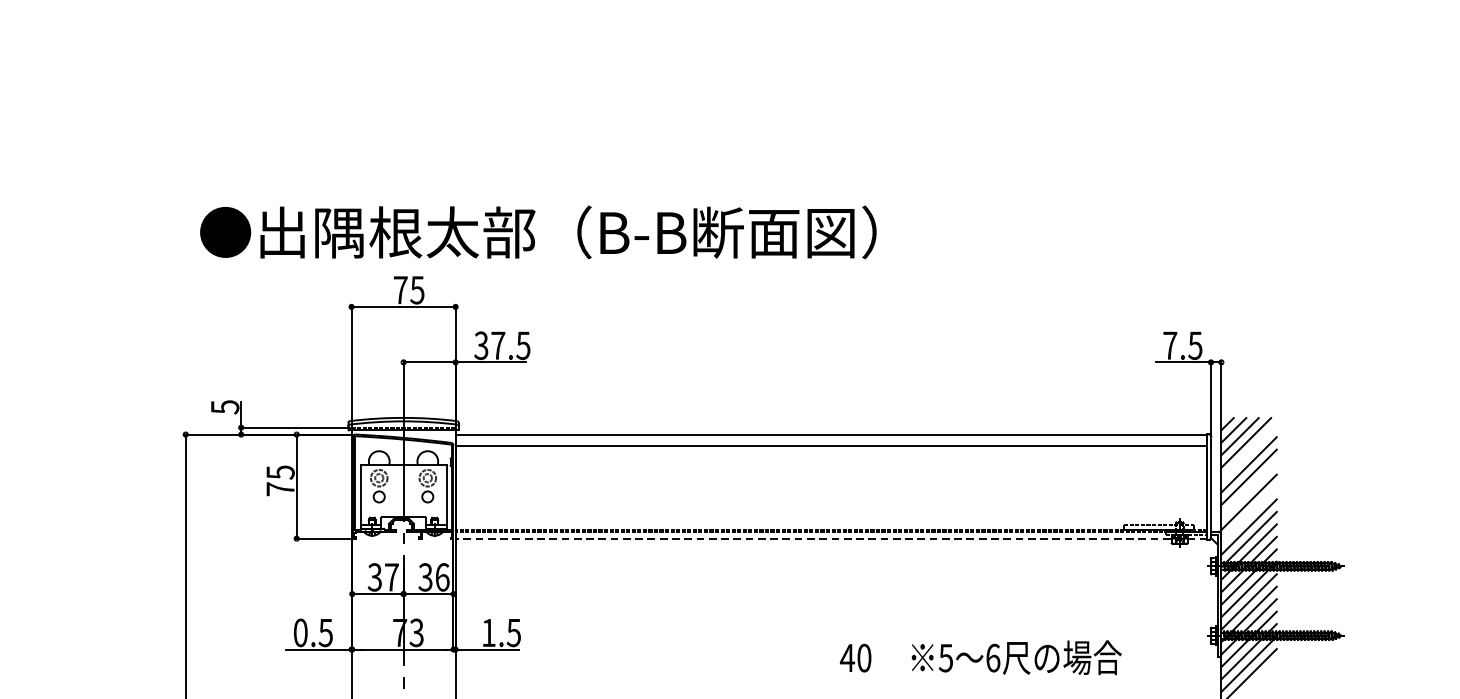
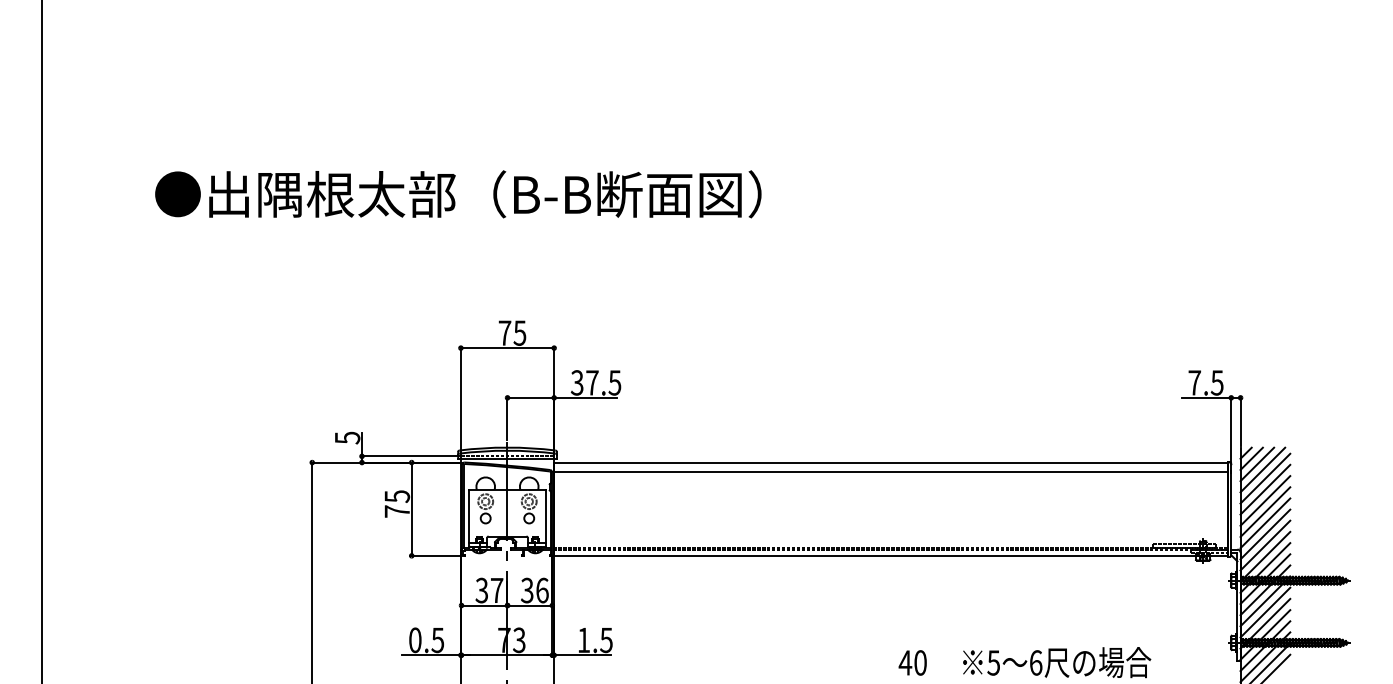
text: (538, 232) -> (458, 194), moved
line: (1249, 452) -> (1265, 478), added
line: (1249, 490) -> (1265, 512), added
line: (1249, 514) -> (1265, 534), added
line: (831, 538) -> (891, 555), dashed -> solid

